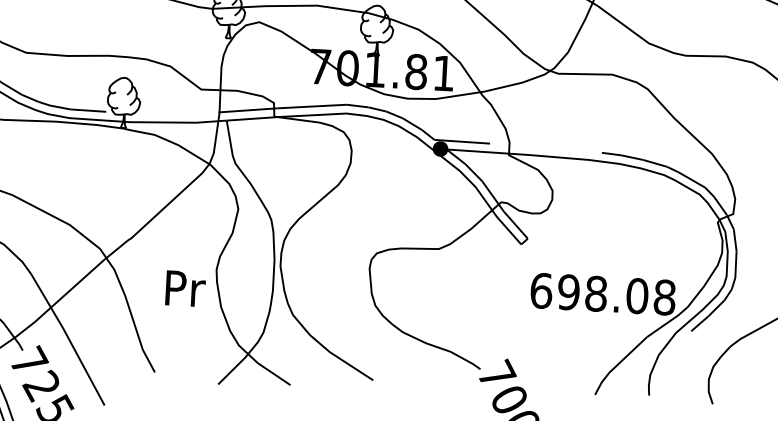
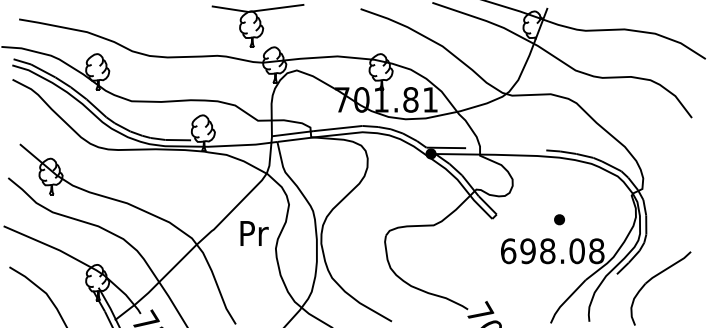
part: (615, 250) -> (559, 219), added
text: (185, 288) -> (254, 233), moved

